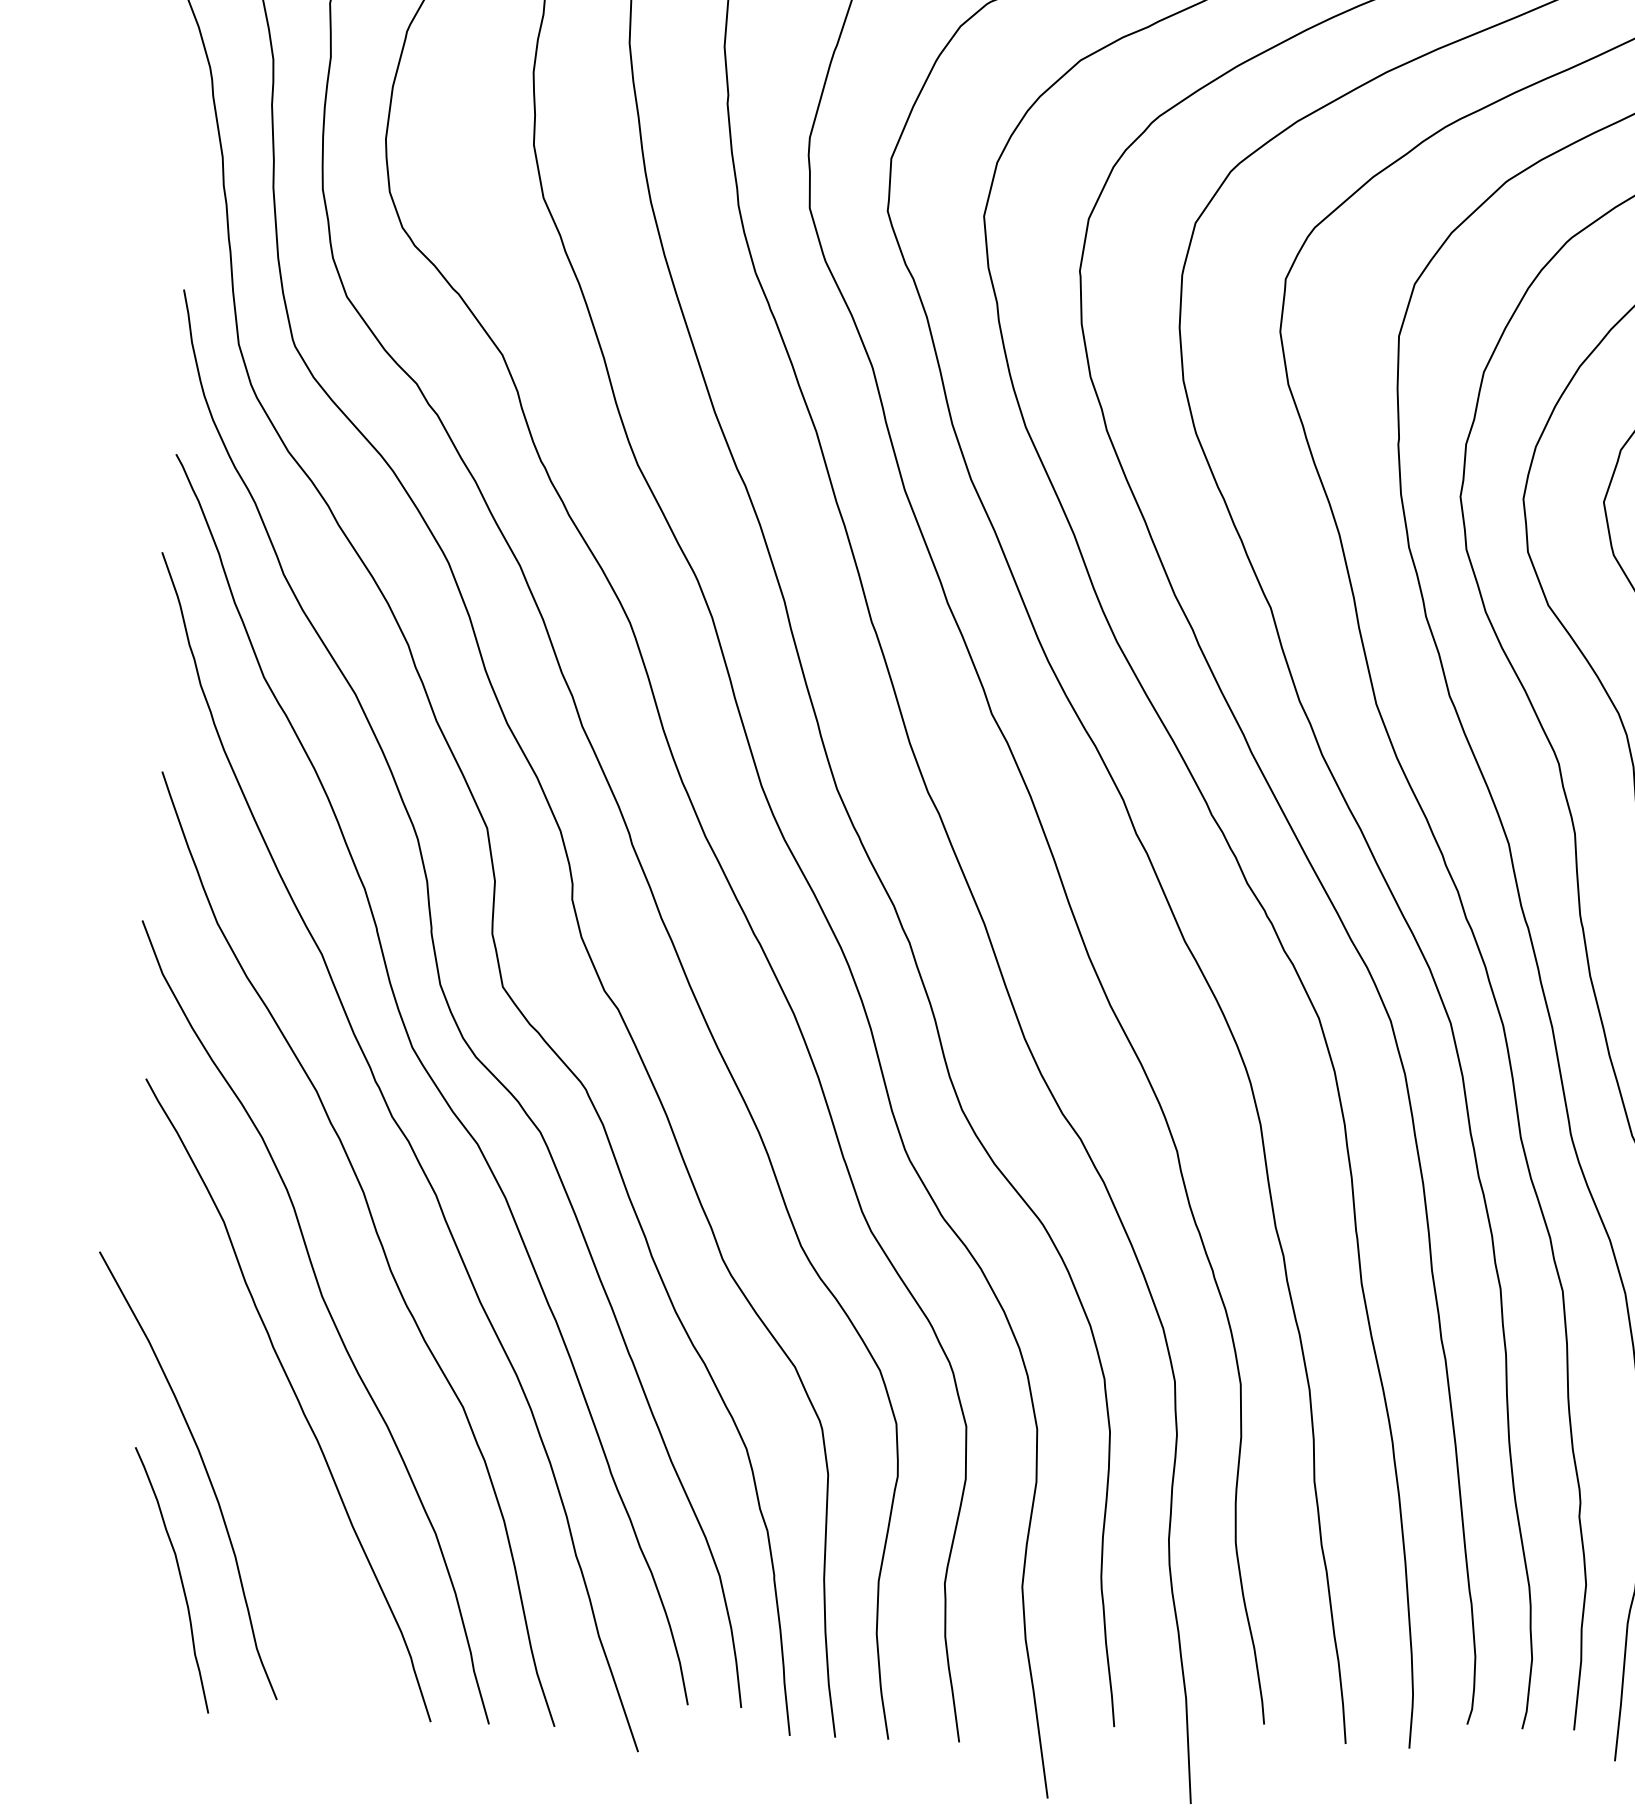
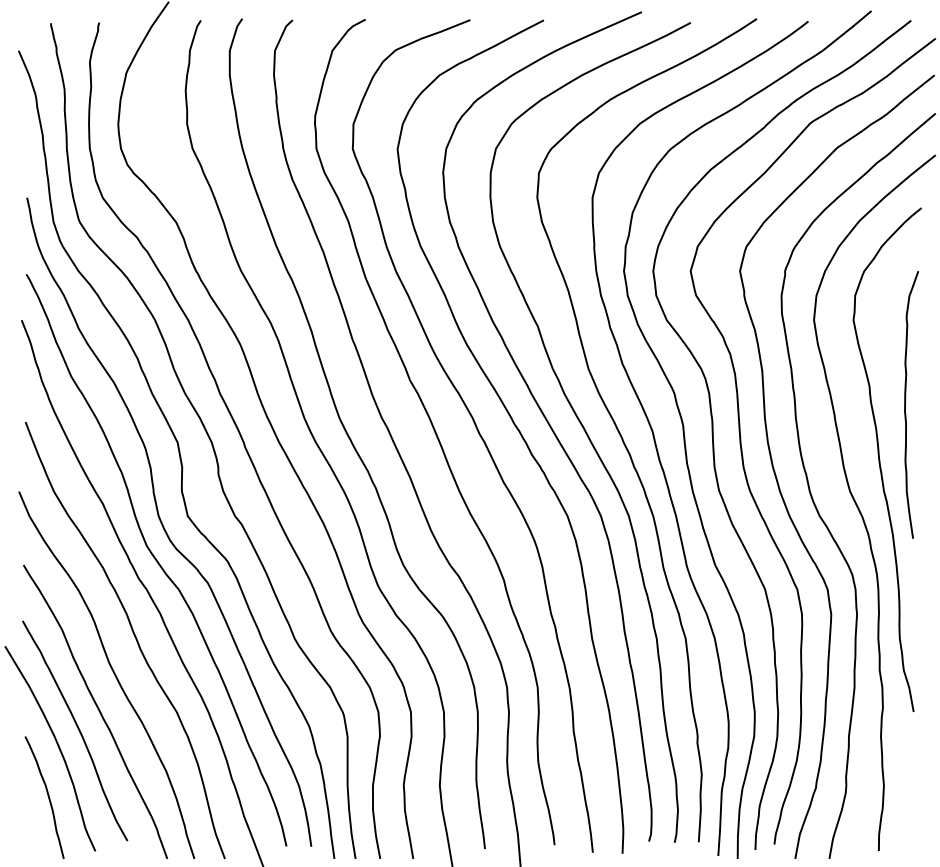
curve: (248, 1434) -> (77, 728), added

